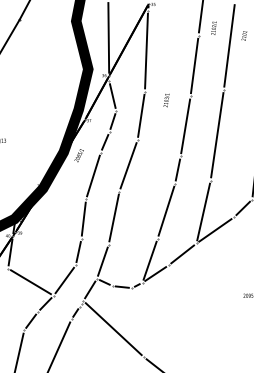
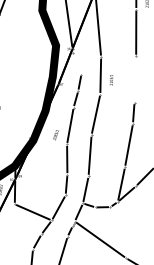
line: (112, 95) -> (76, 63), removed
text: (166, 100) -> (111, 80), moved
line: (185, 126) -> (135, 79), removed
text: (78, 155) -> (55, 135), moved

